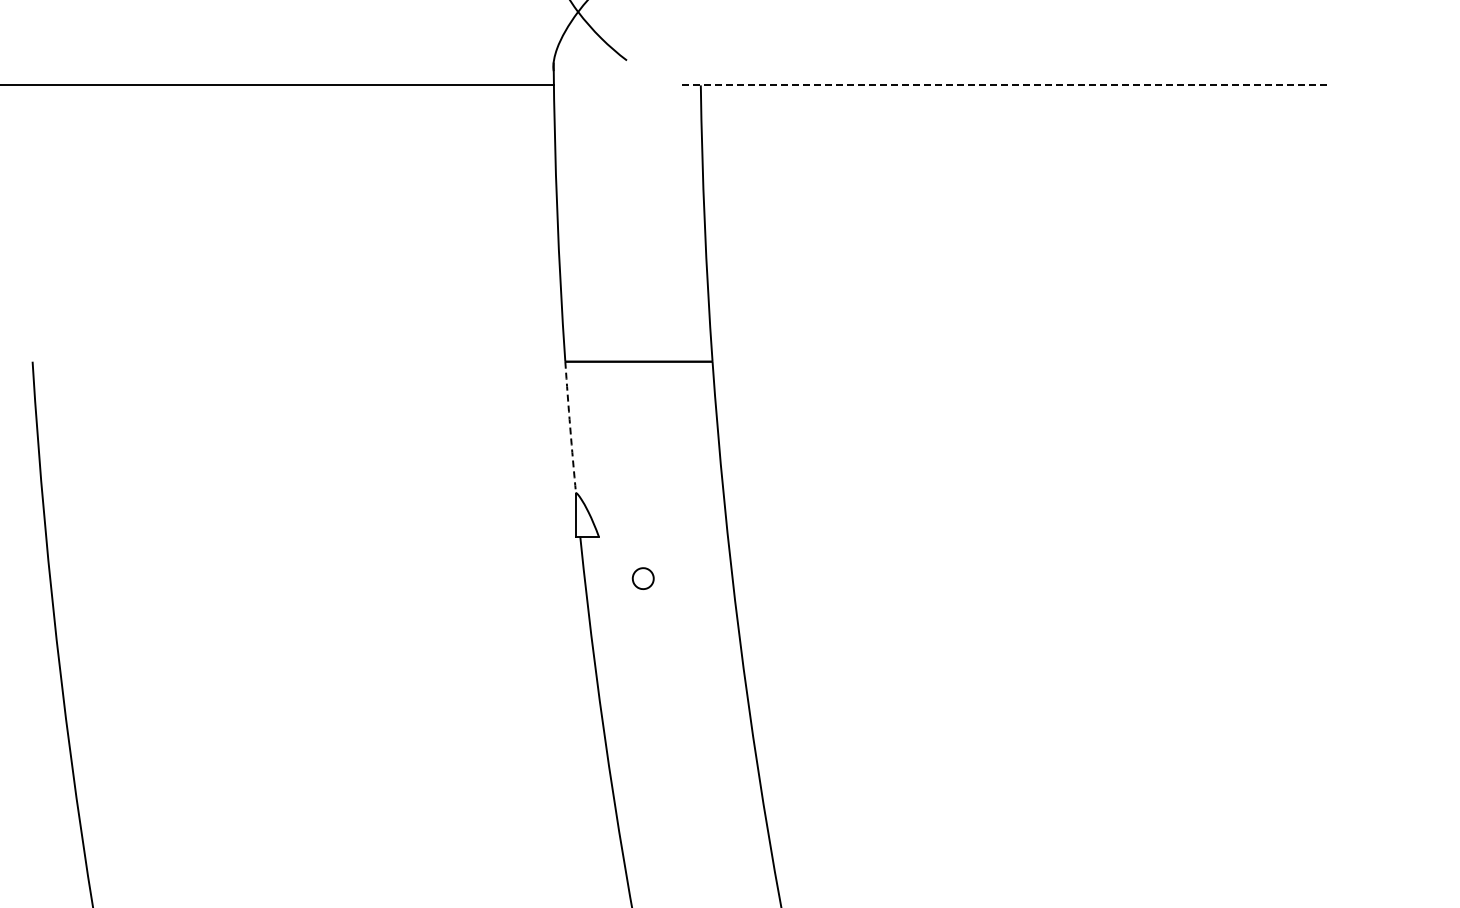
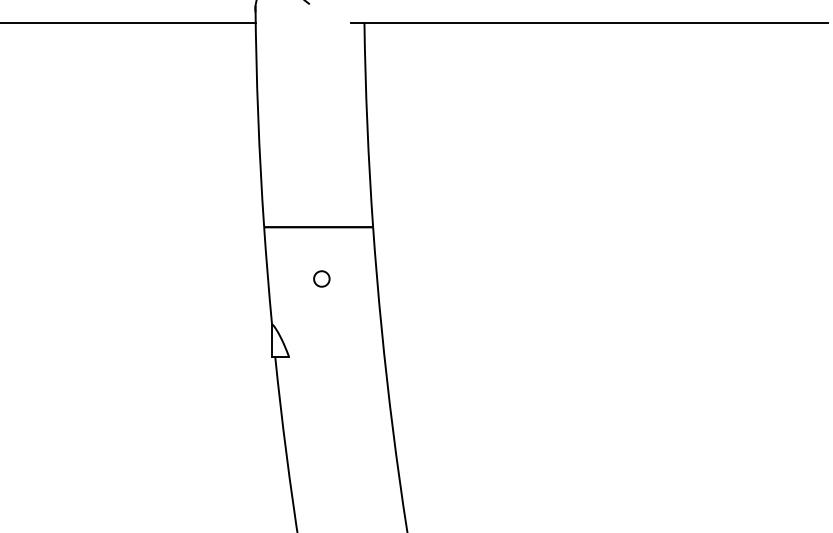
line: (1005, 85) -> (589, 22), dashed -> solid
arc: (570, 427) -> (267, 275), dashed -> solid
part: (642, 578) -> (321, 278), moved

